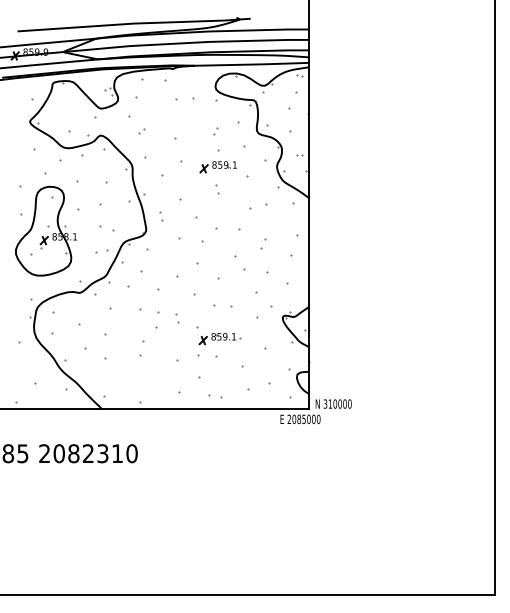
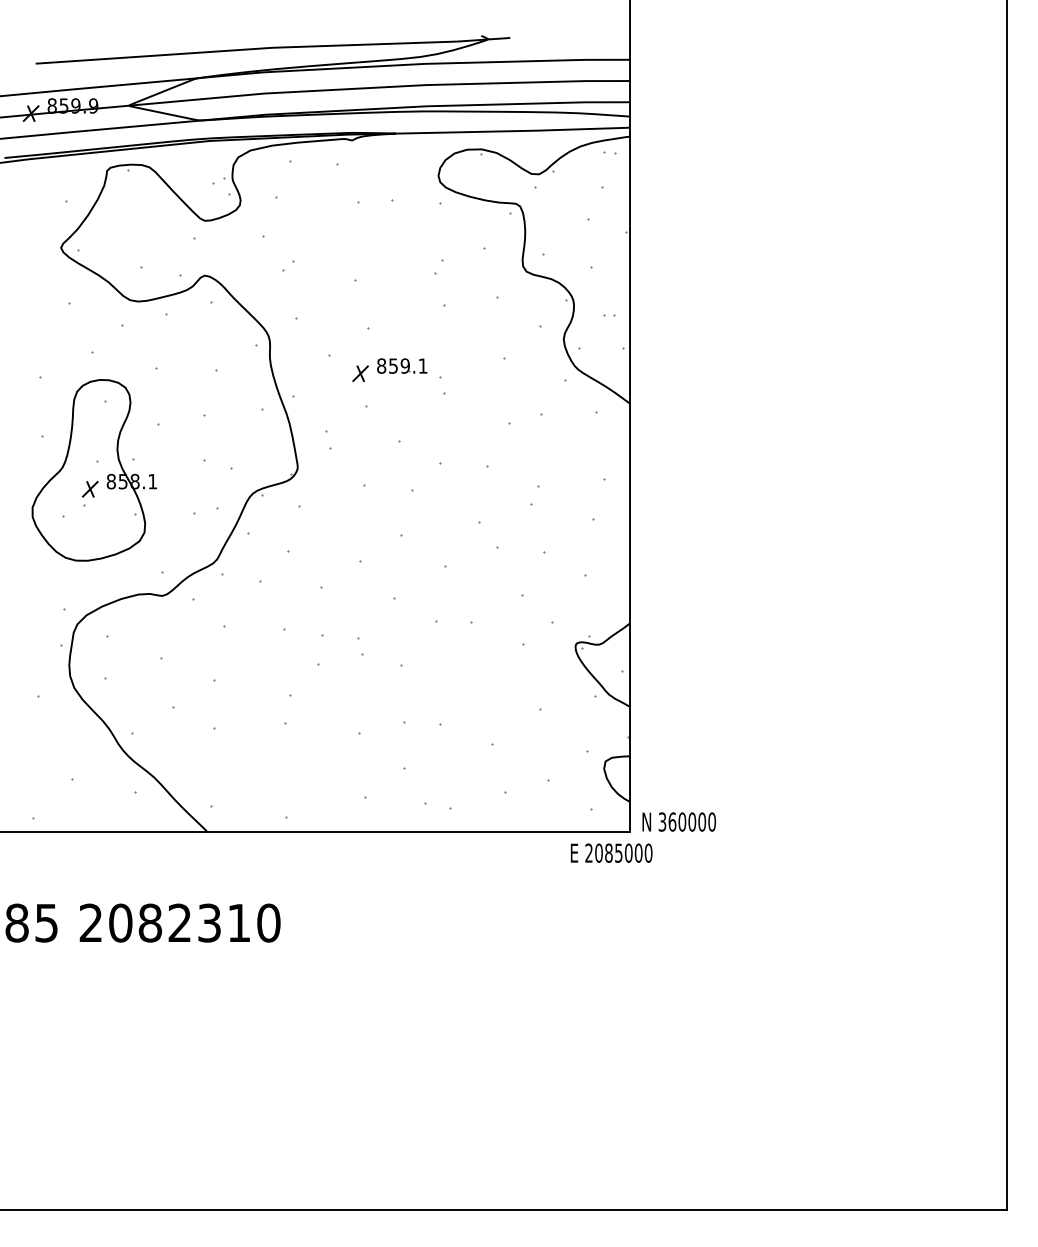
part: (217, 167) -> (387, 371), moved
part: (219, 339) -> (446, 690), removed
text: (330, 403) -> (672, 820), 310000 -> 360000

